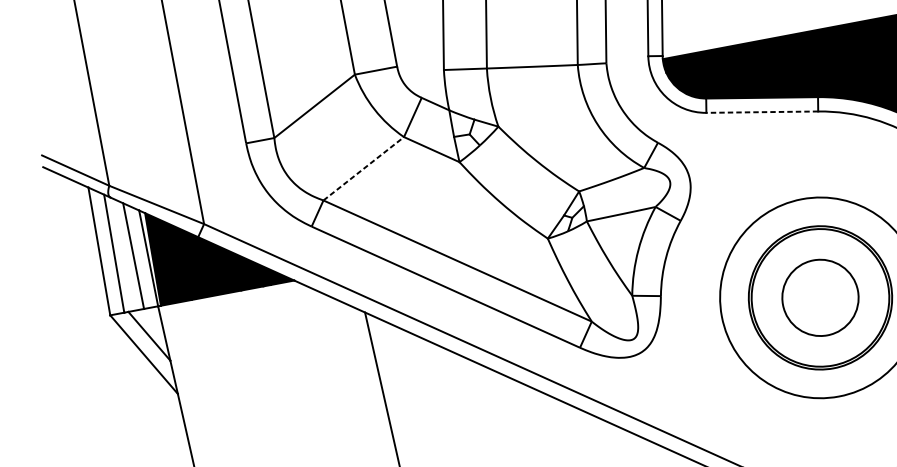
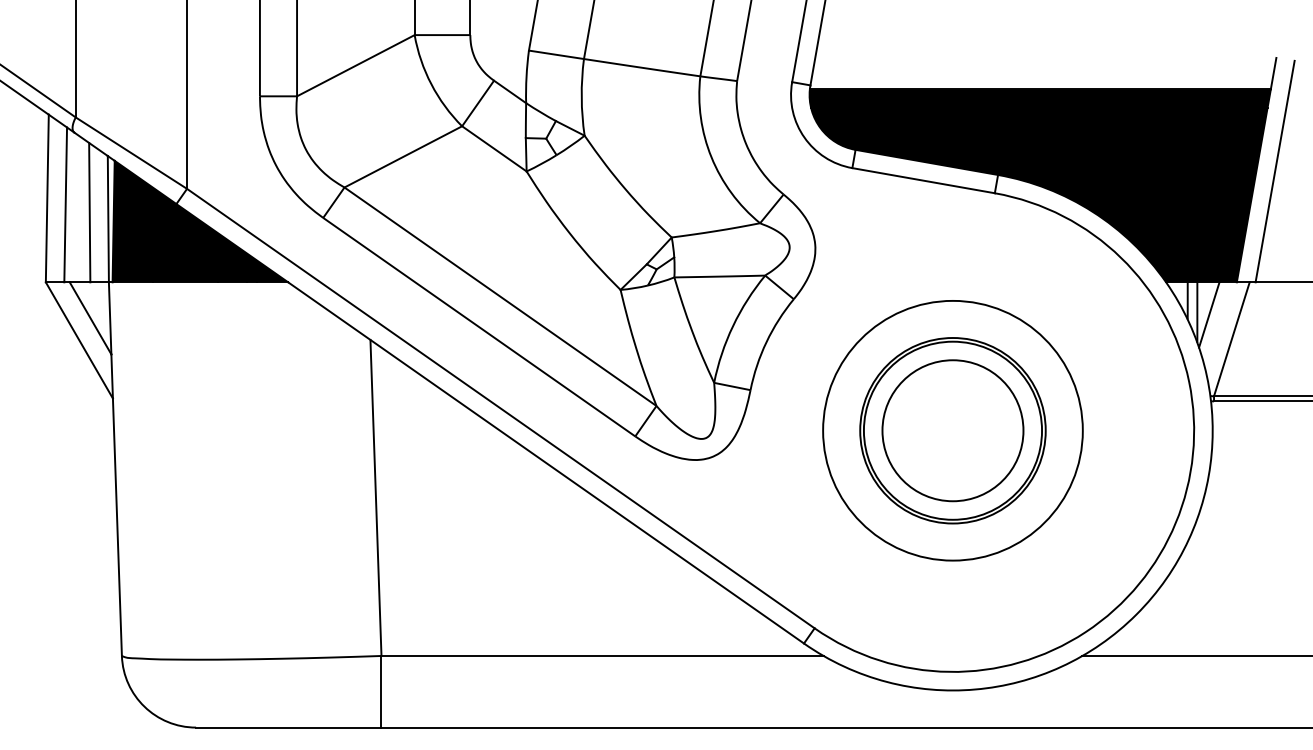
line: (762, 112) -> (923, 180), dashed -> solid
line: (363, 168) -> (403, 156), dashed -> solid
circle: (820, 297) -> (952, 430), size x1.43

